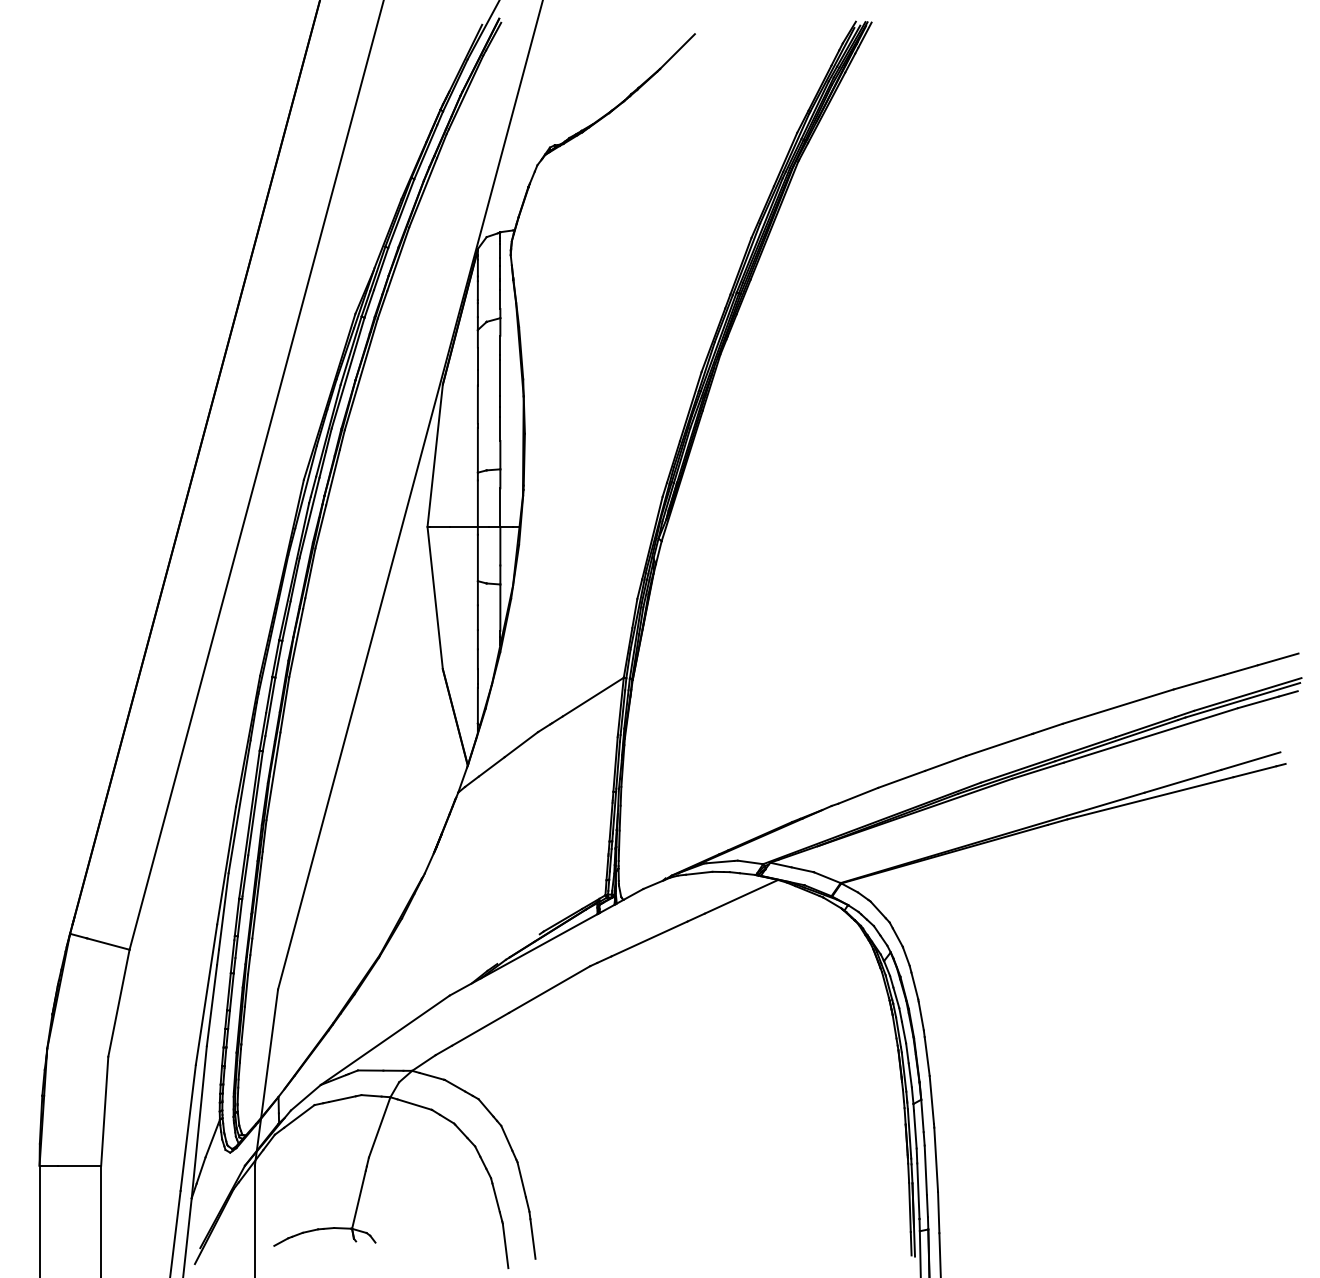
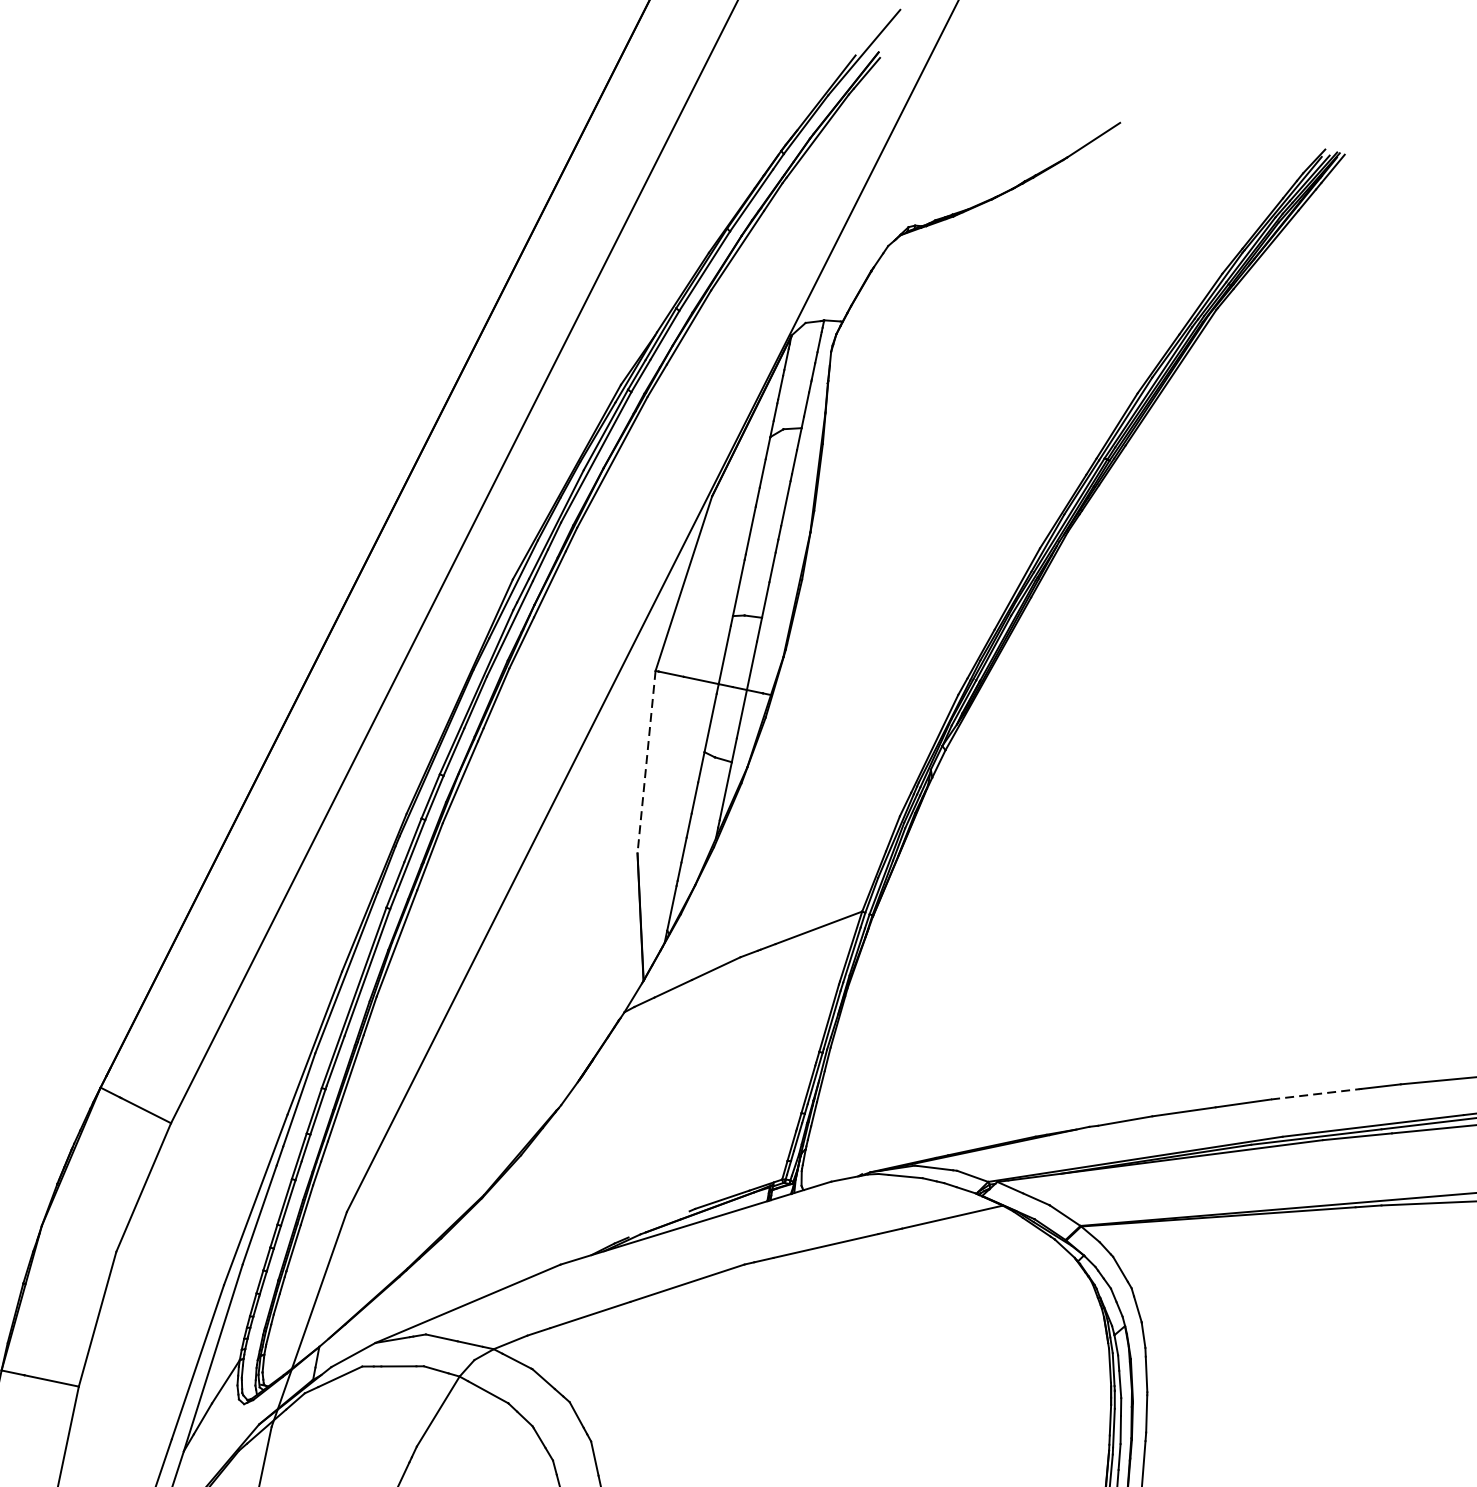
line: (435, 598) -> (646, 762), solid -> dashed
line: (999, 745) -> (1315, 1094), solid -> dashed

